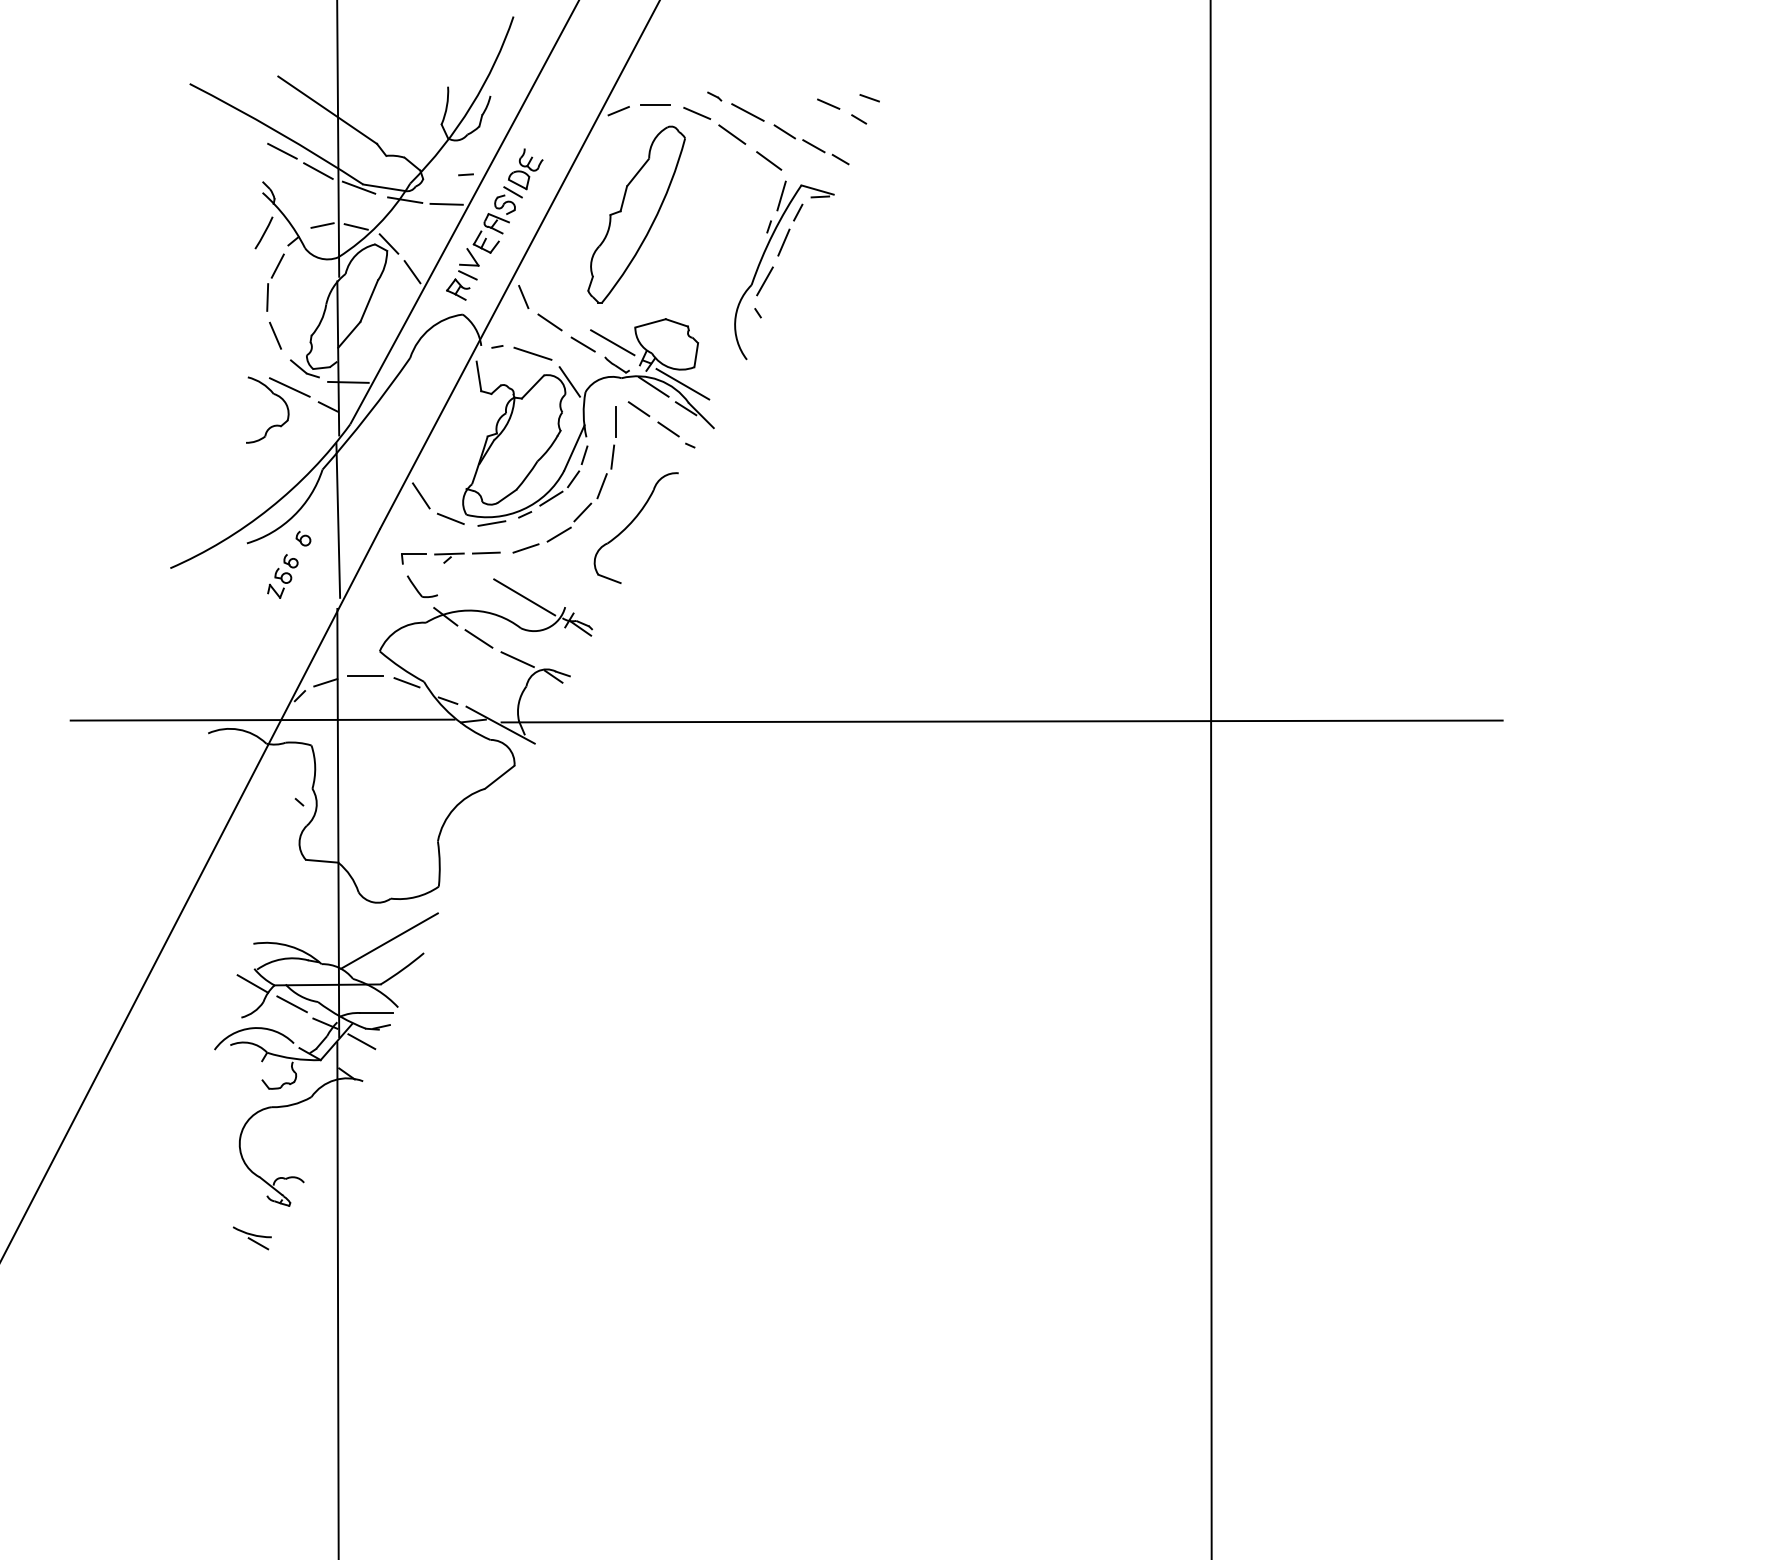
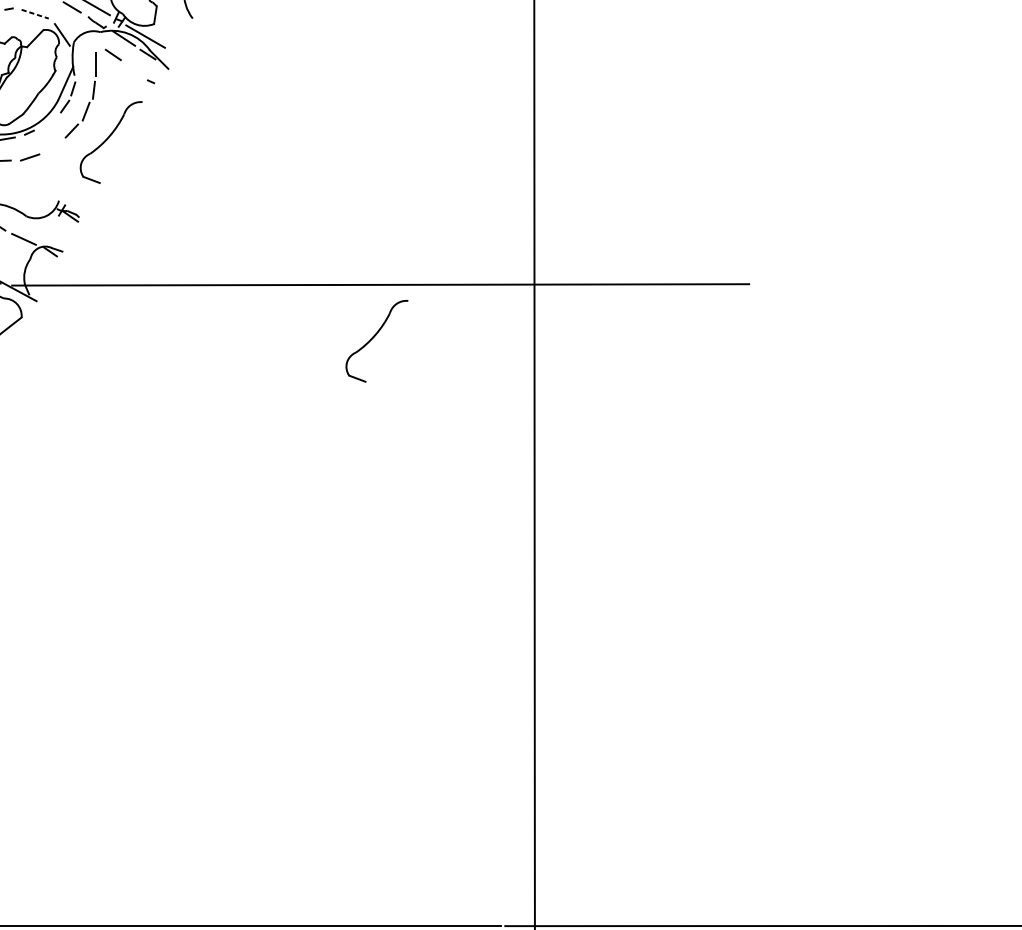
line: (533, 353) -> (35, 13), solid -> dashed
line: (668, 429) -> (135, 69), removed
line: (551, 498) -> (48, 120), removed
line: (558, 534) -> (54, 147), removed
line: (524, 597) -> (29, 193), removed
part: (996, 797) -> (376, 340), added

